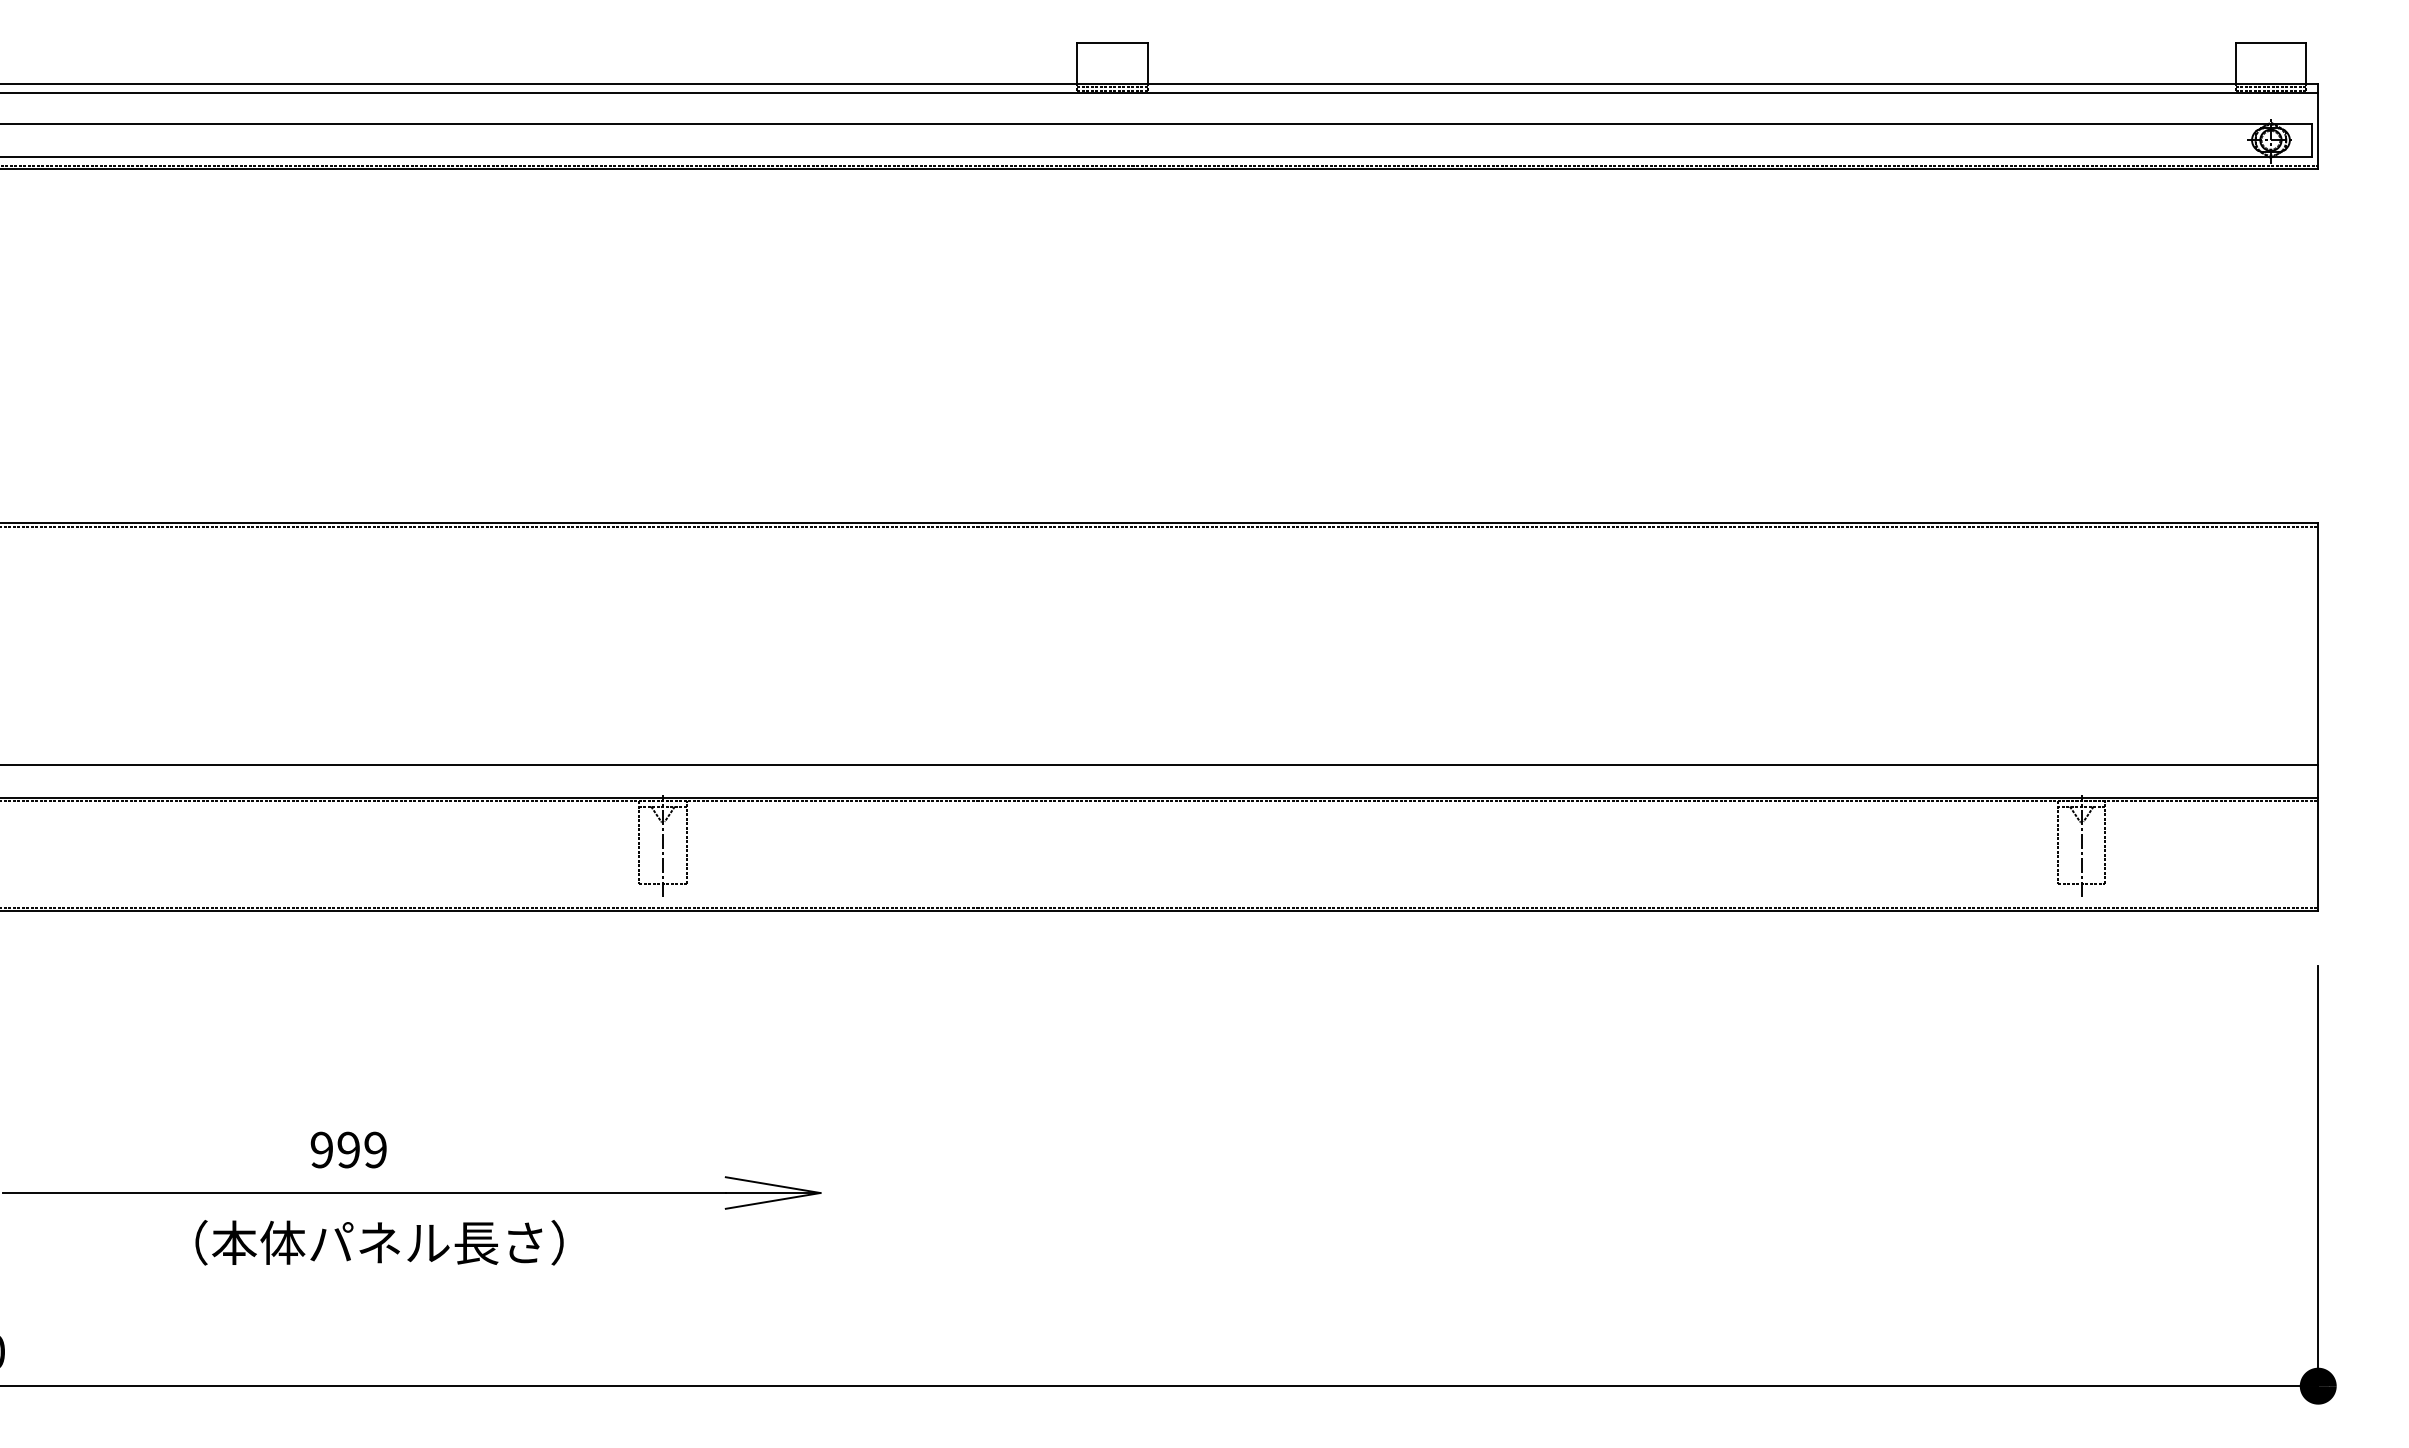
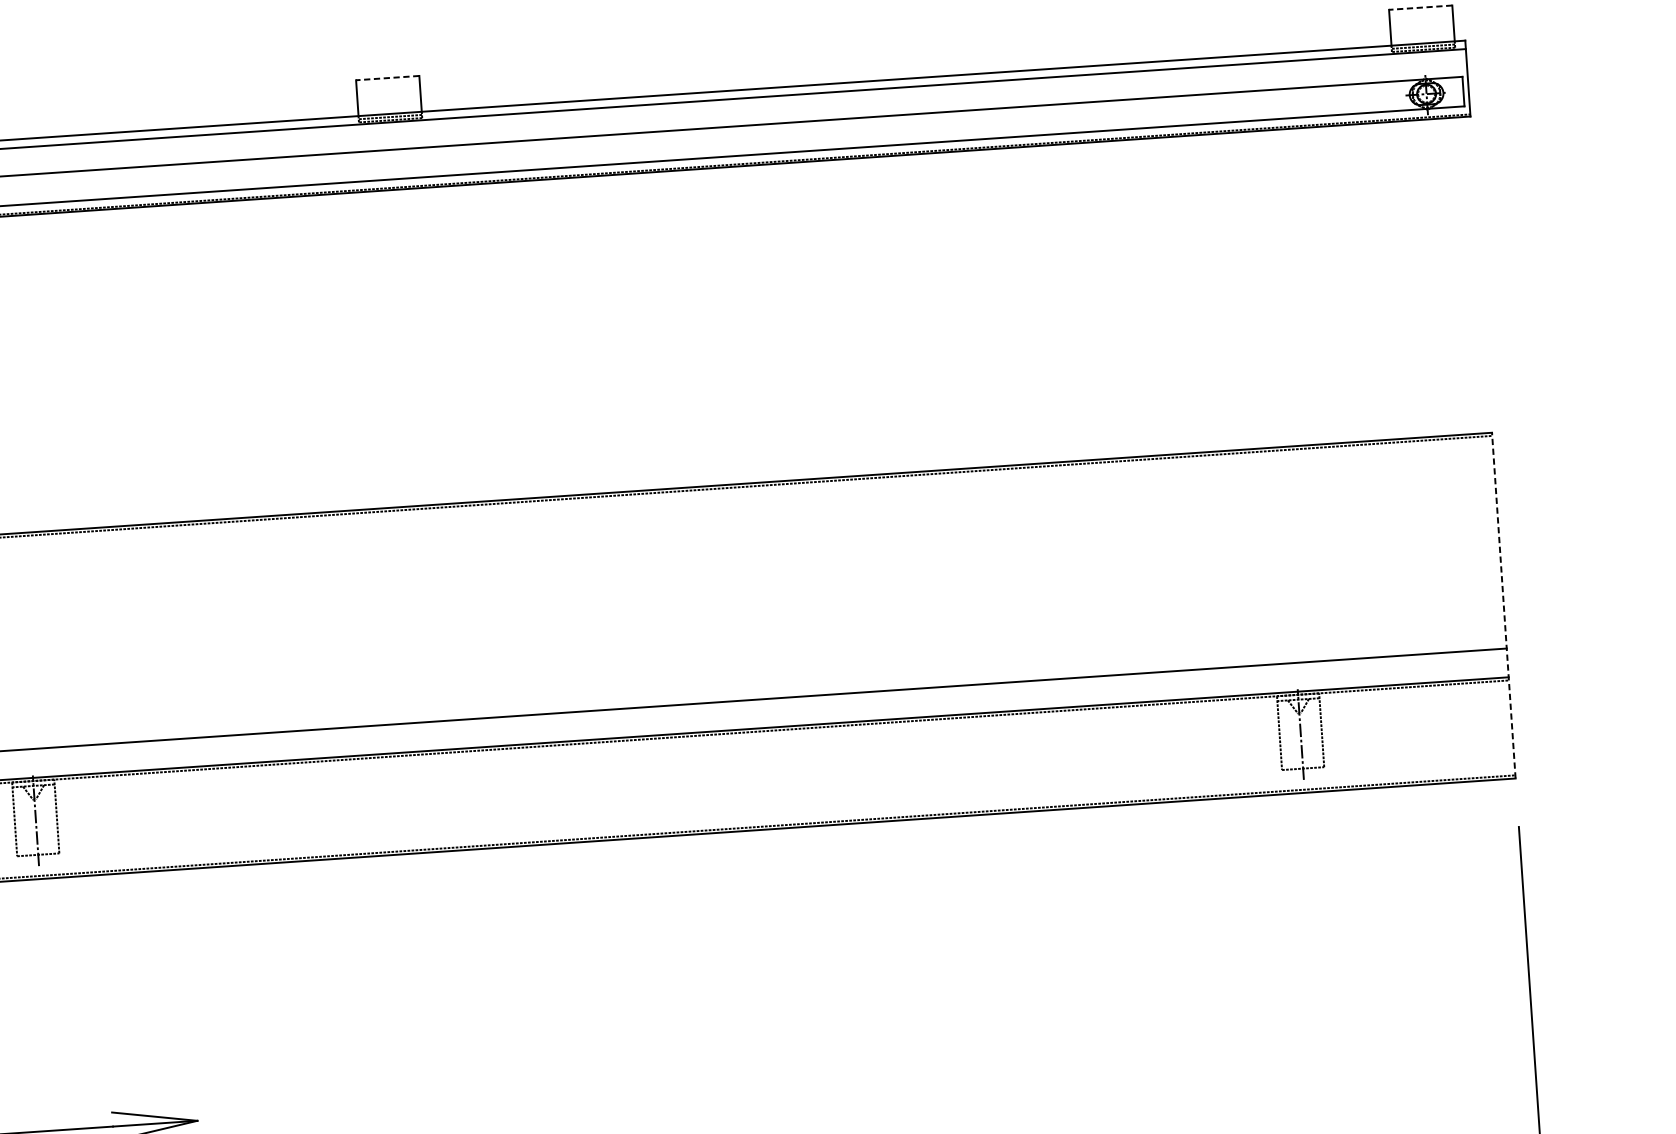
line: (1111, 43) -> (387, 78), solid -> dashed
line: (2270, 43) -> (1420, 7), solid -> dashed
line: (2318, 717) -> (1504, 605), solid -> dashed

